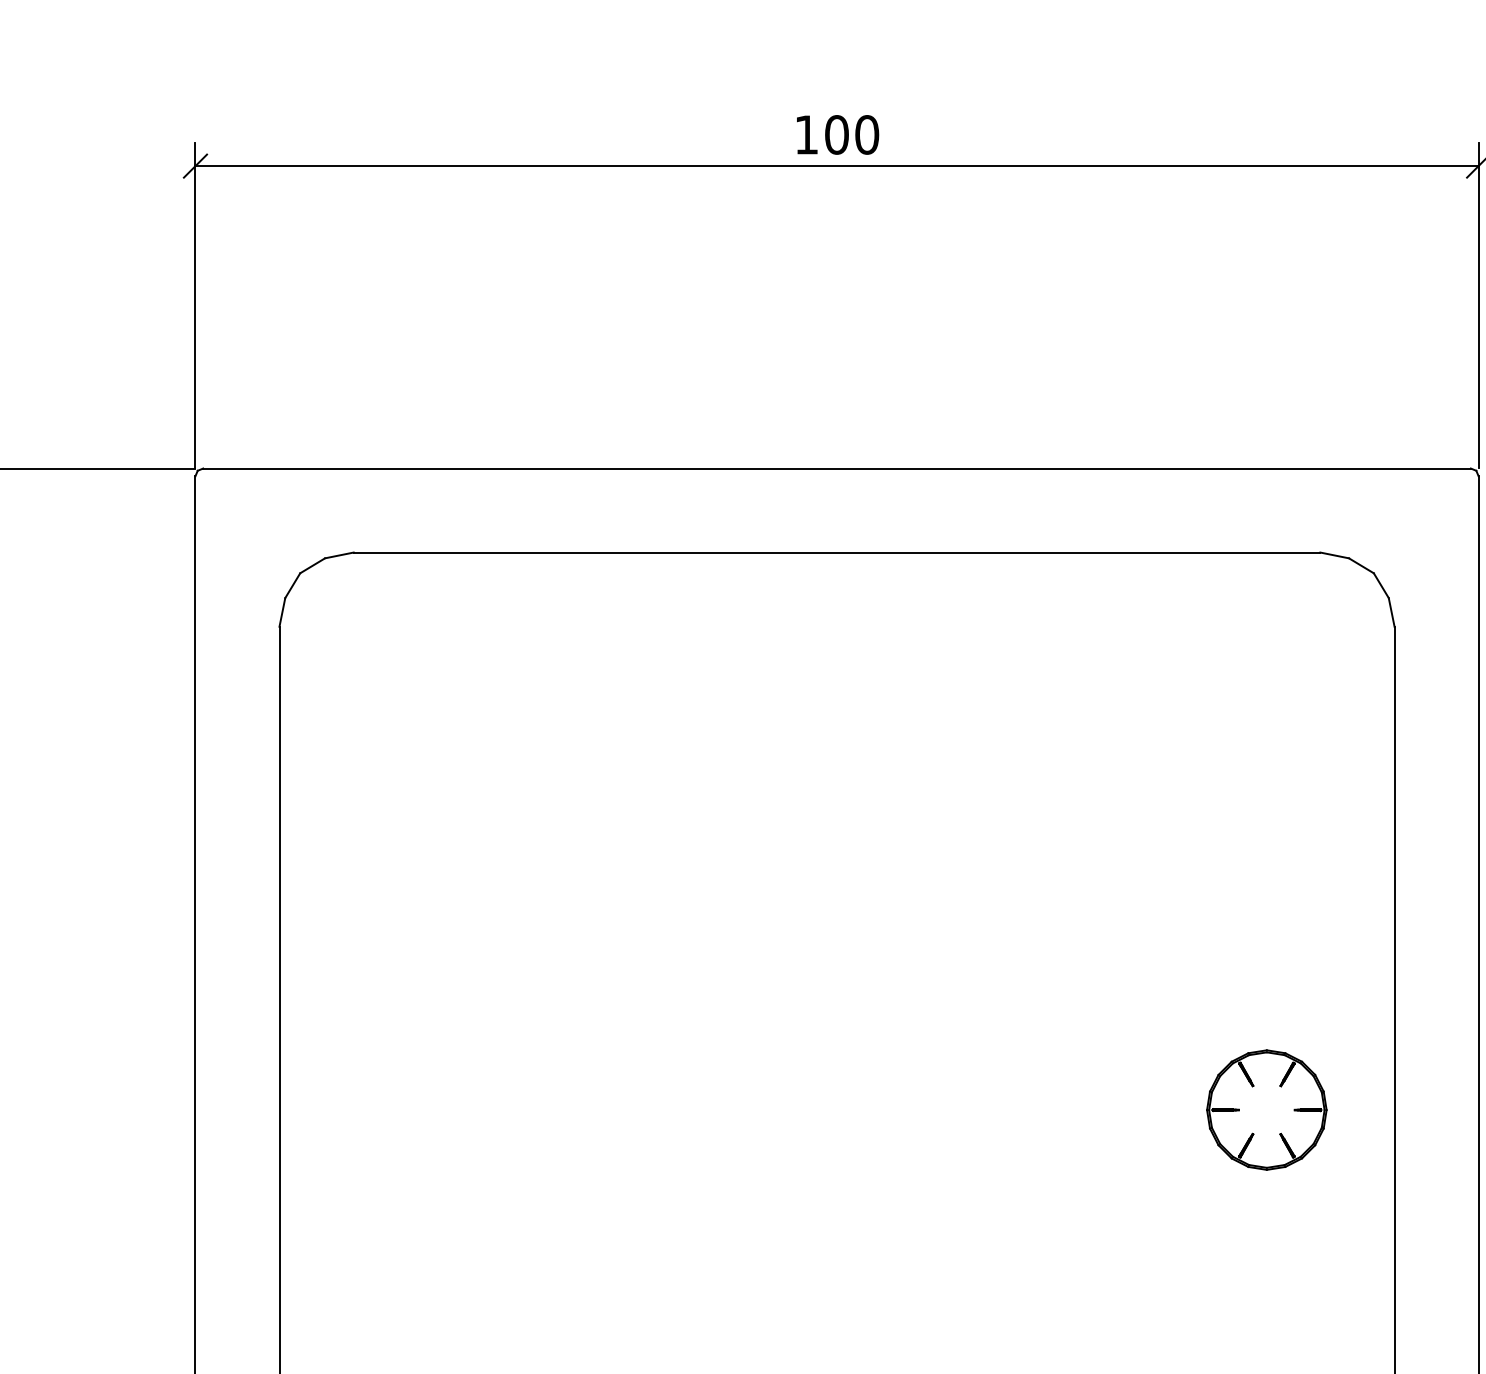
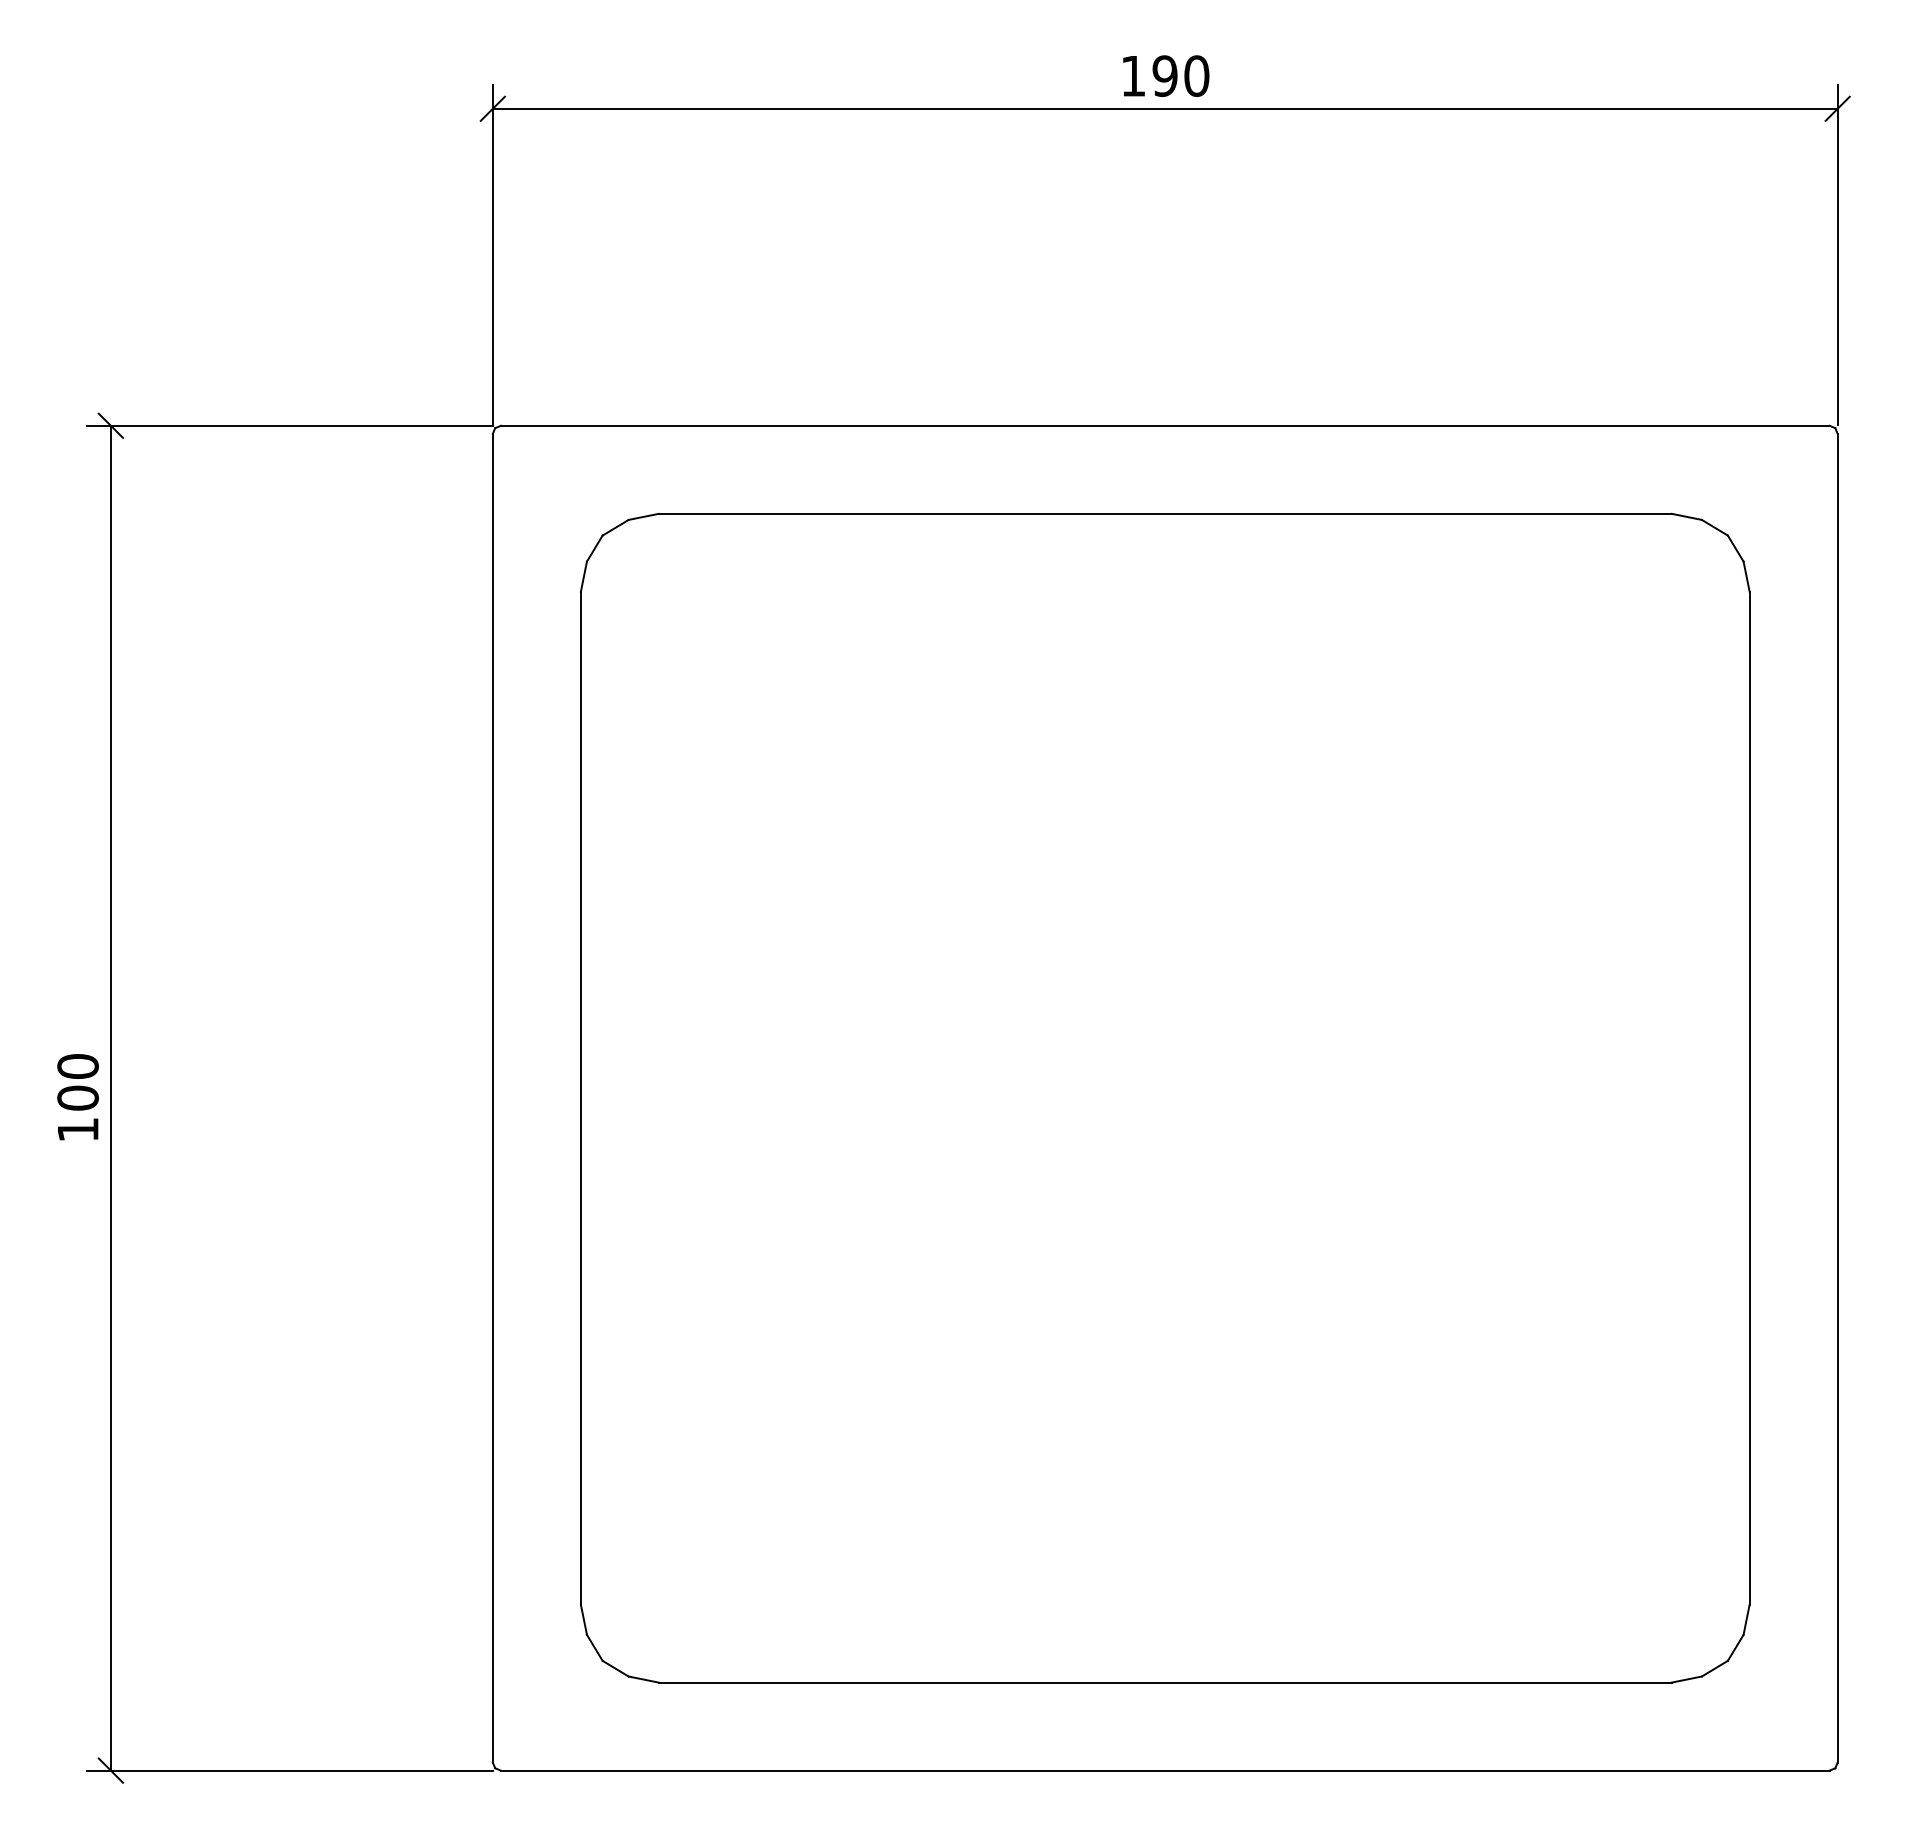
text: (836, 134) -> (1164, 75), 100 -> 190
part: (1266, 1109) -> (1615, 1097), removed

